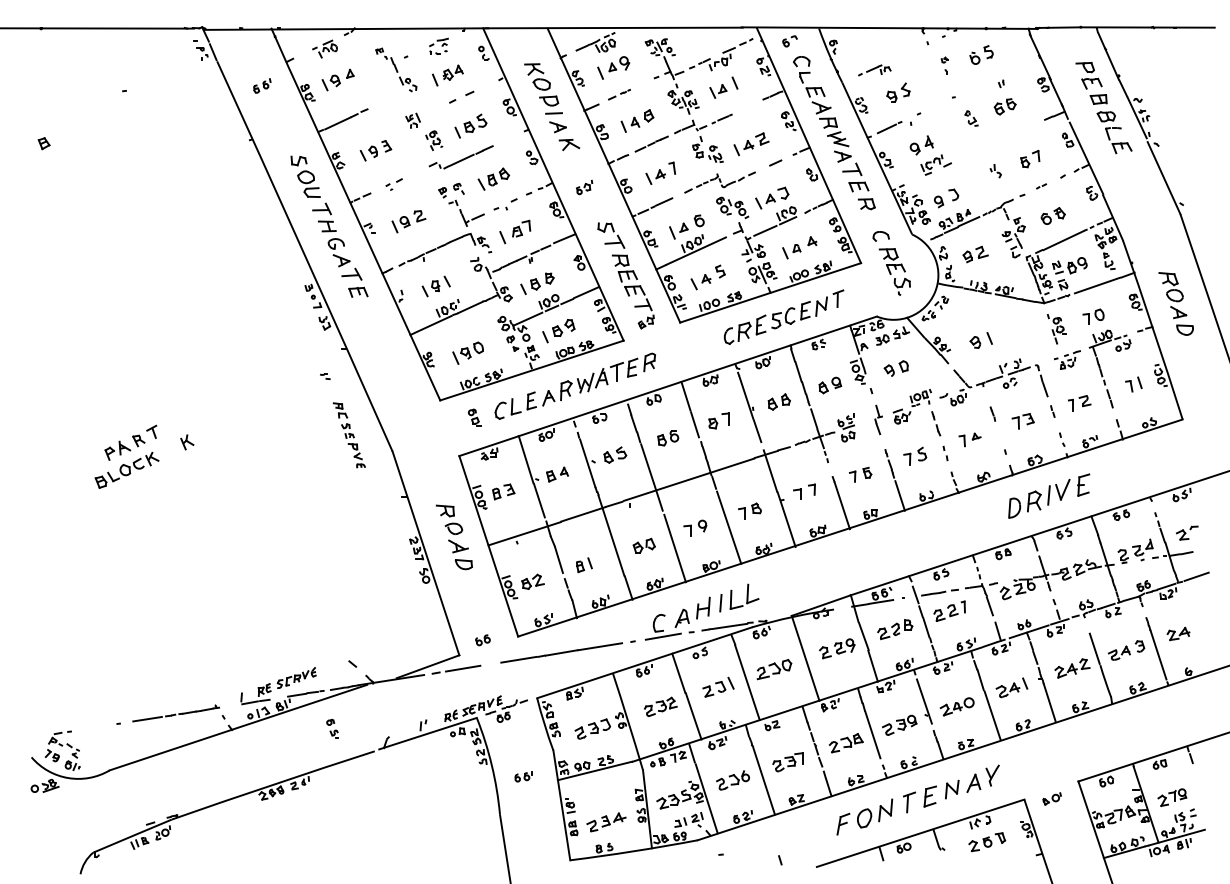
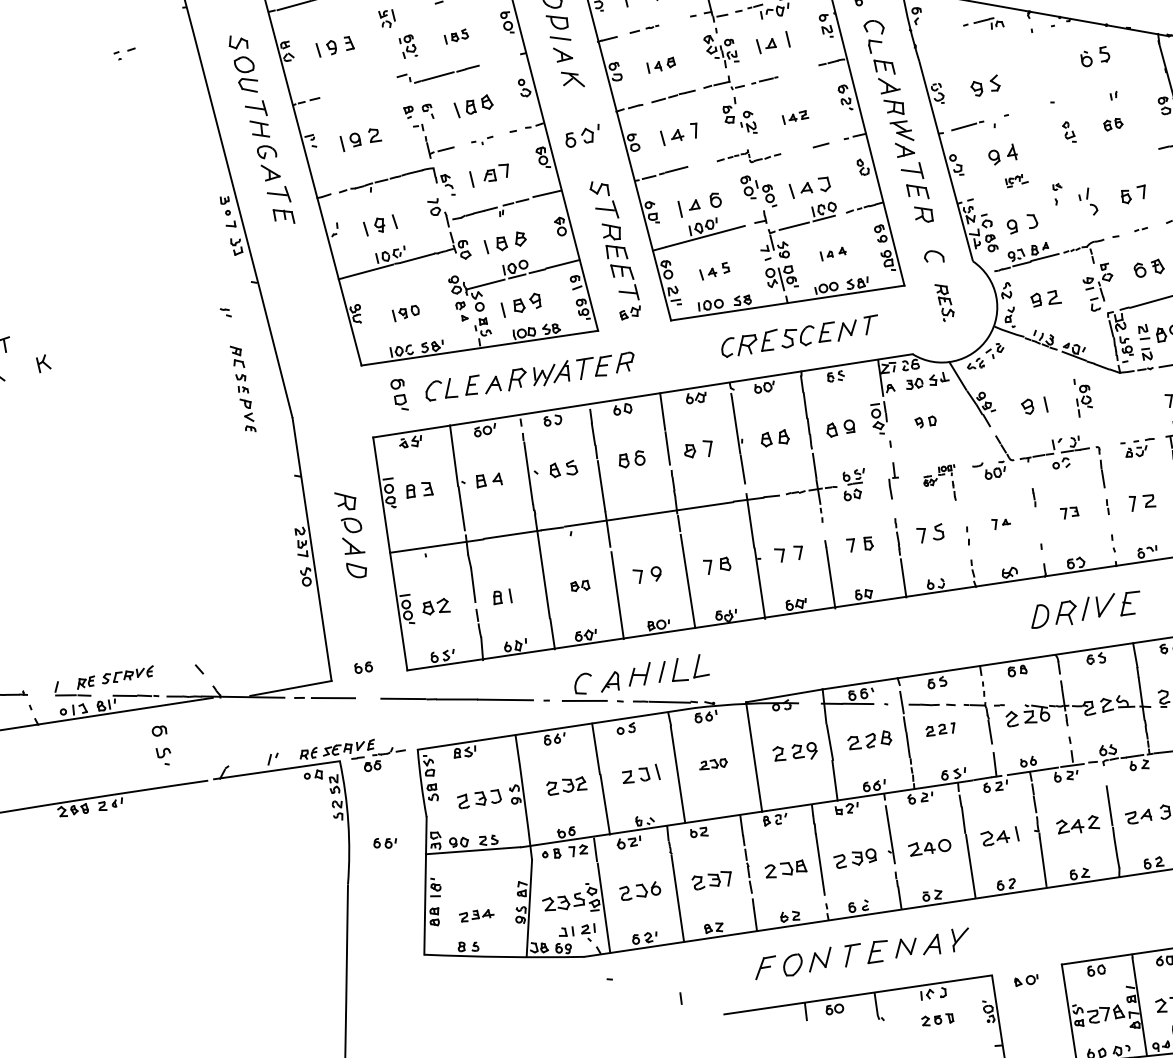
part: (944, 65) -> (1055, 193), moved
part: (874, 70) -> (983, 22), moved
part: (1004, 106) -> (1112, 124), size x0.7
part: (637, 120) -> (661, 64), size x0.7
part: (470, 125) -> (455, 35), size x0.6
part: (751, 144) -> (795, 117), size x0.6
part: (935, 164) -> (1016, 180), size x0.6
part: (995, 171) -> (1087, 201), size x1.6
part: (719, 182) -> (748, 157), size x0.7
part: (393, 184) -> (123, 53), moved
part: (584, 187) -> (582, 135), size x1.6
part: (505, 204) -> (482, 139), size x0.7
part: (799, 247) -> (832, 253), size x0.6
part: (894, 271) -> (943, 302), size x0.6
part: (707, 277) -> (713, 271), size x0.7
part: (1056, 329) -> (1081, 399), moved
part: (467, 352) -> (404, 312), size x0.7
part: (895, 368) -> (924, 421), size x0.7
part: (916, 412) -> (941, 479), size x0.6
part: (474, 417) -> (399, 393), size x1.4
part: (1022, 421) -> (1068, 512), size x0.7
part: (969, 439) -> (1000, 523), size x0.7
part: (643, 545) -> (579, 585), size x0.7
part: (949, 610) -> (940, 728), size x0.7
part: (774, 669) -> (713, 764), size x0.6
part: (332, 728) -> (161, 743), size x1.6
part: (606, 822) -> (476, 916), size x0.7
part: (987, 842) -> (937, 1020), size x0.7

